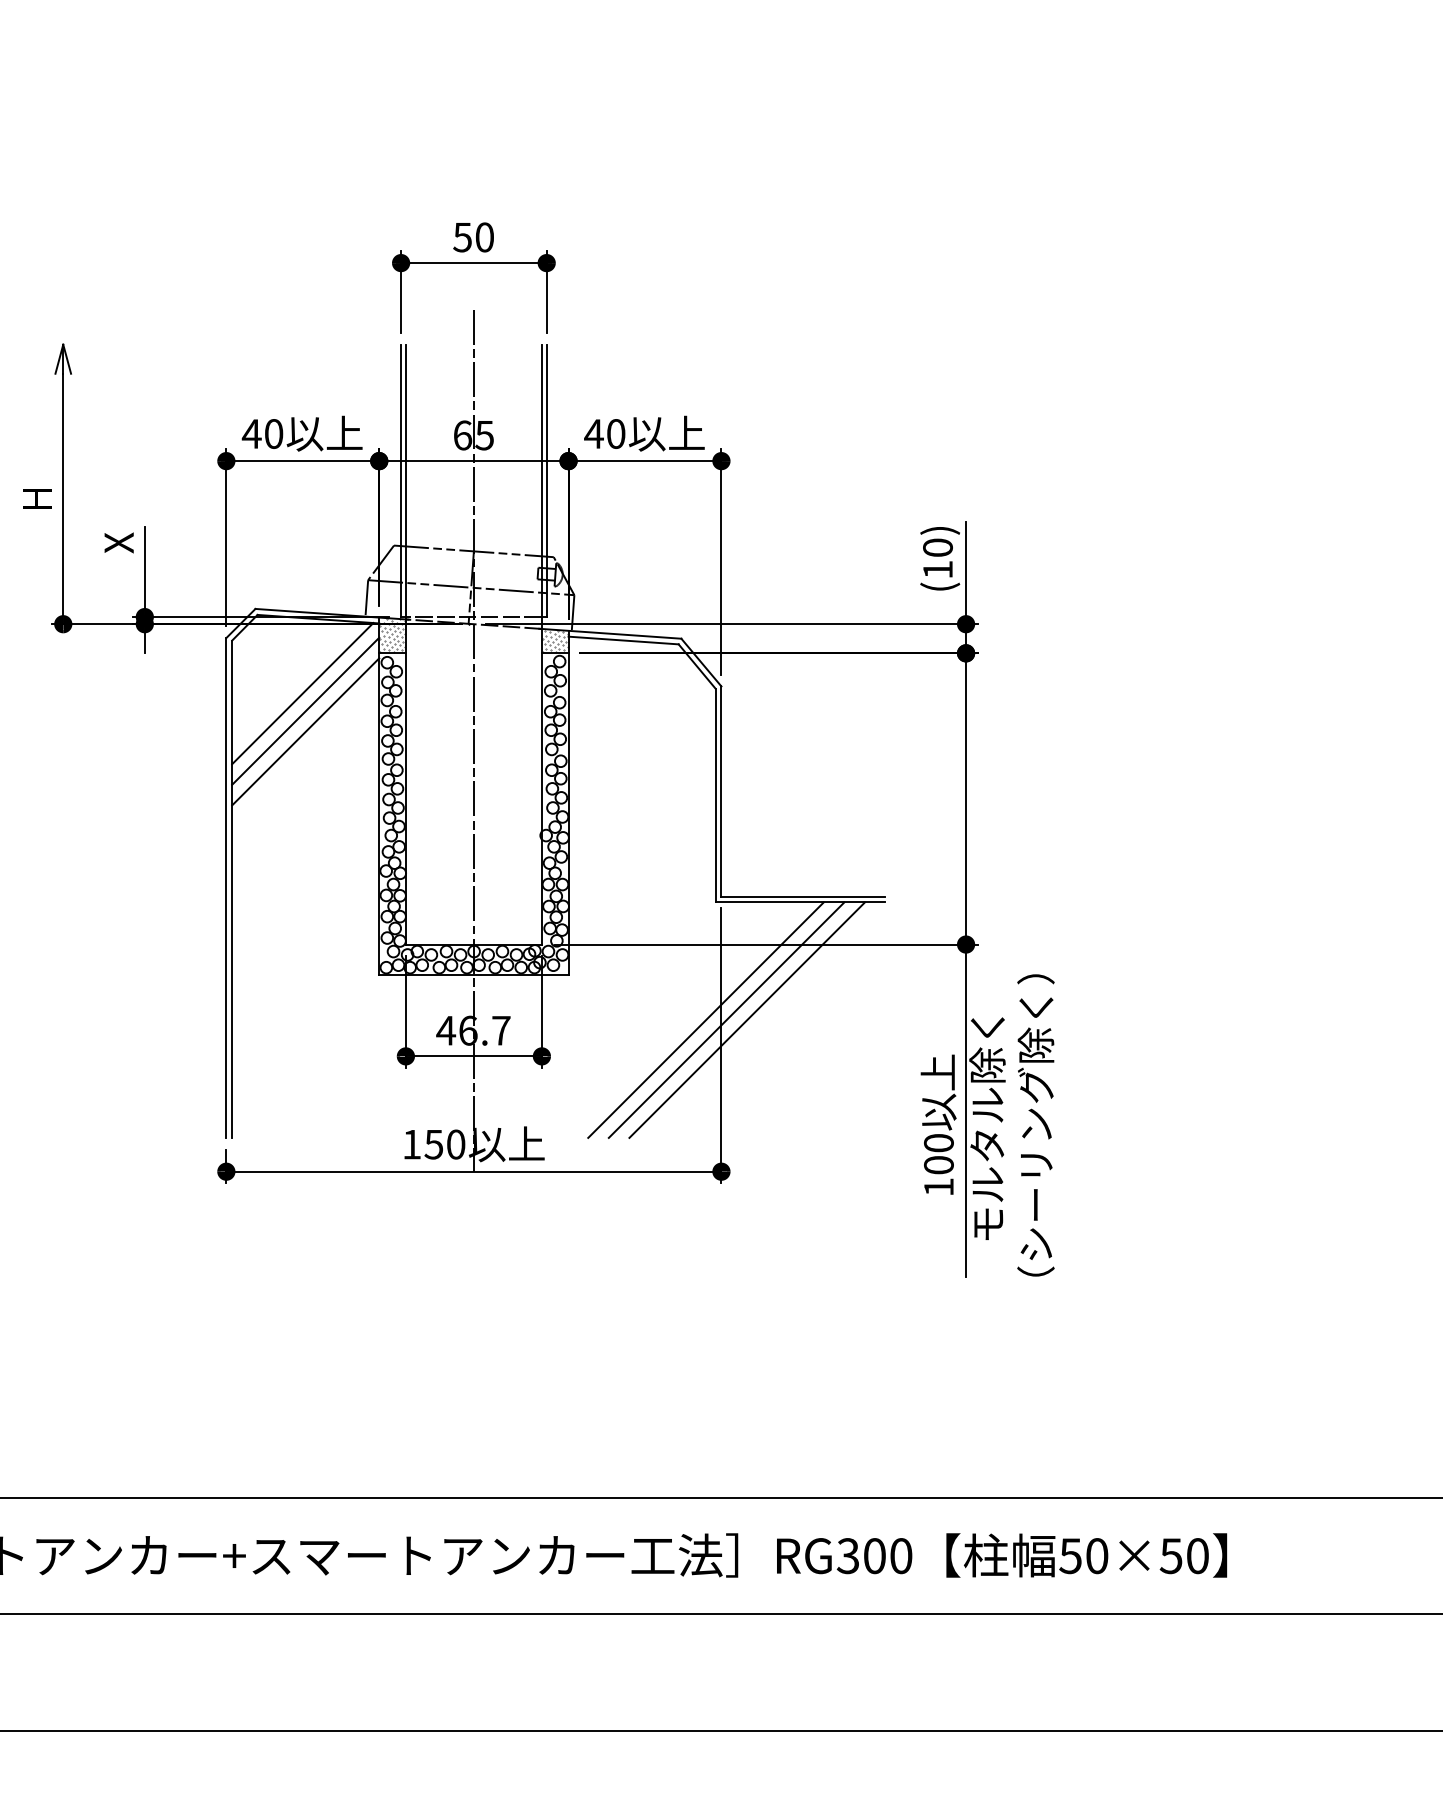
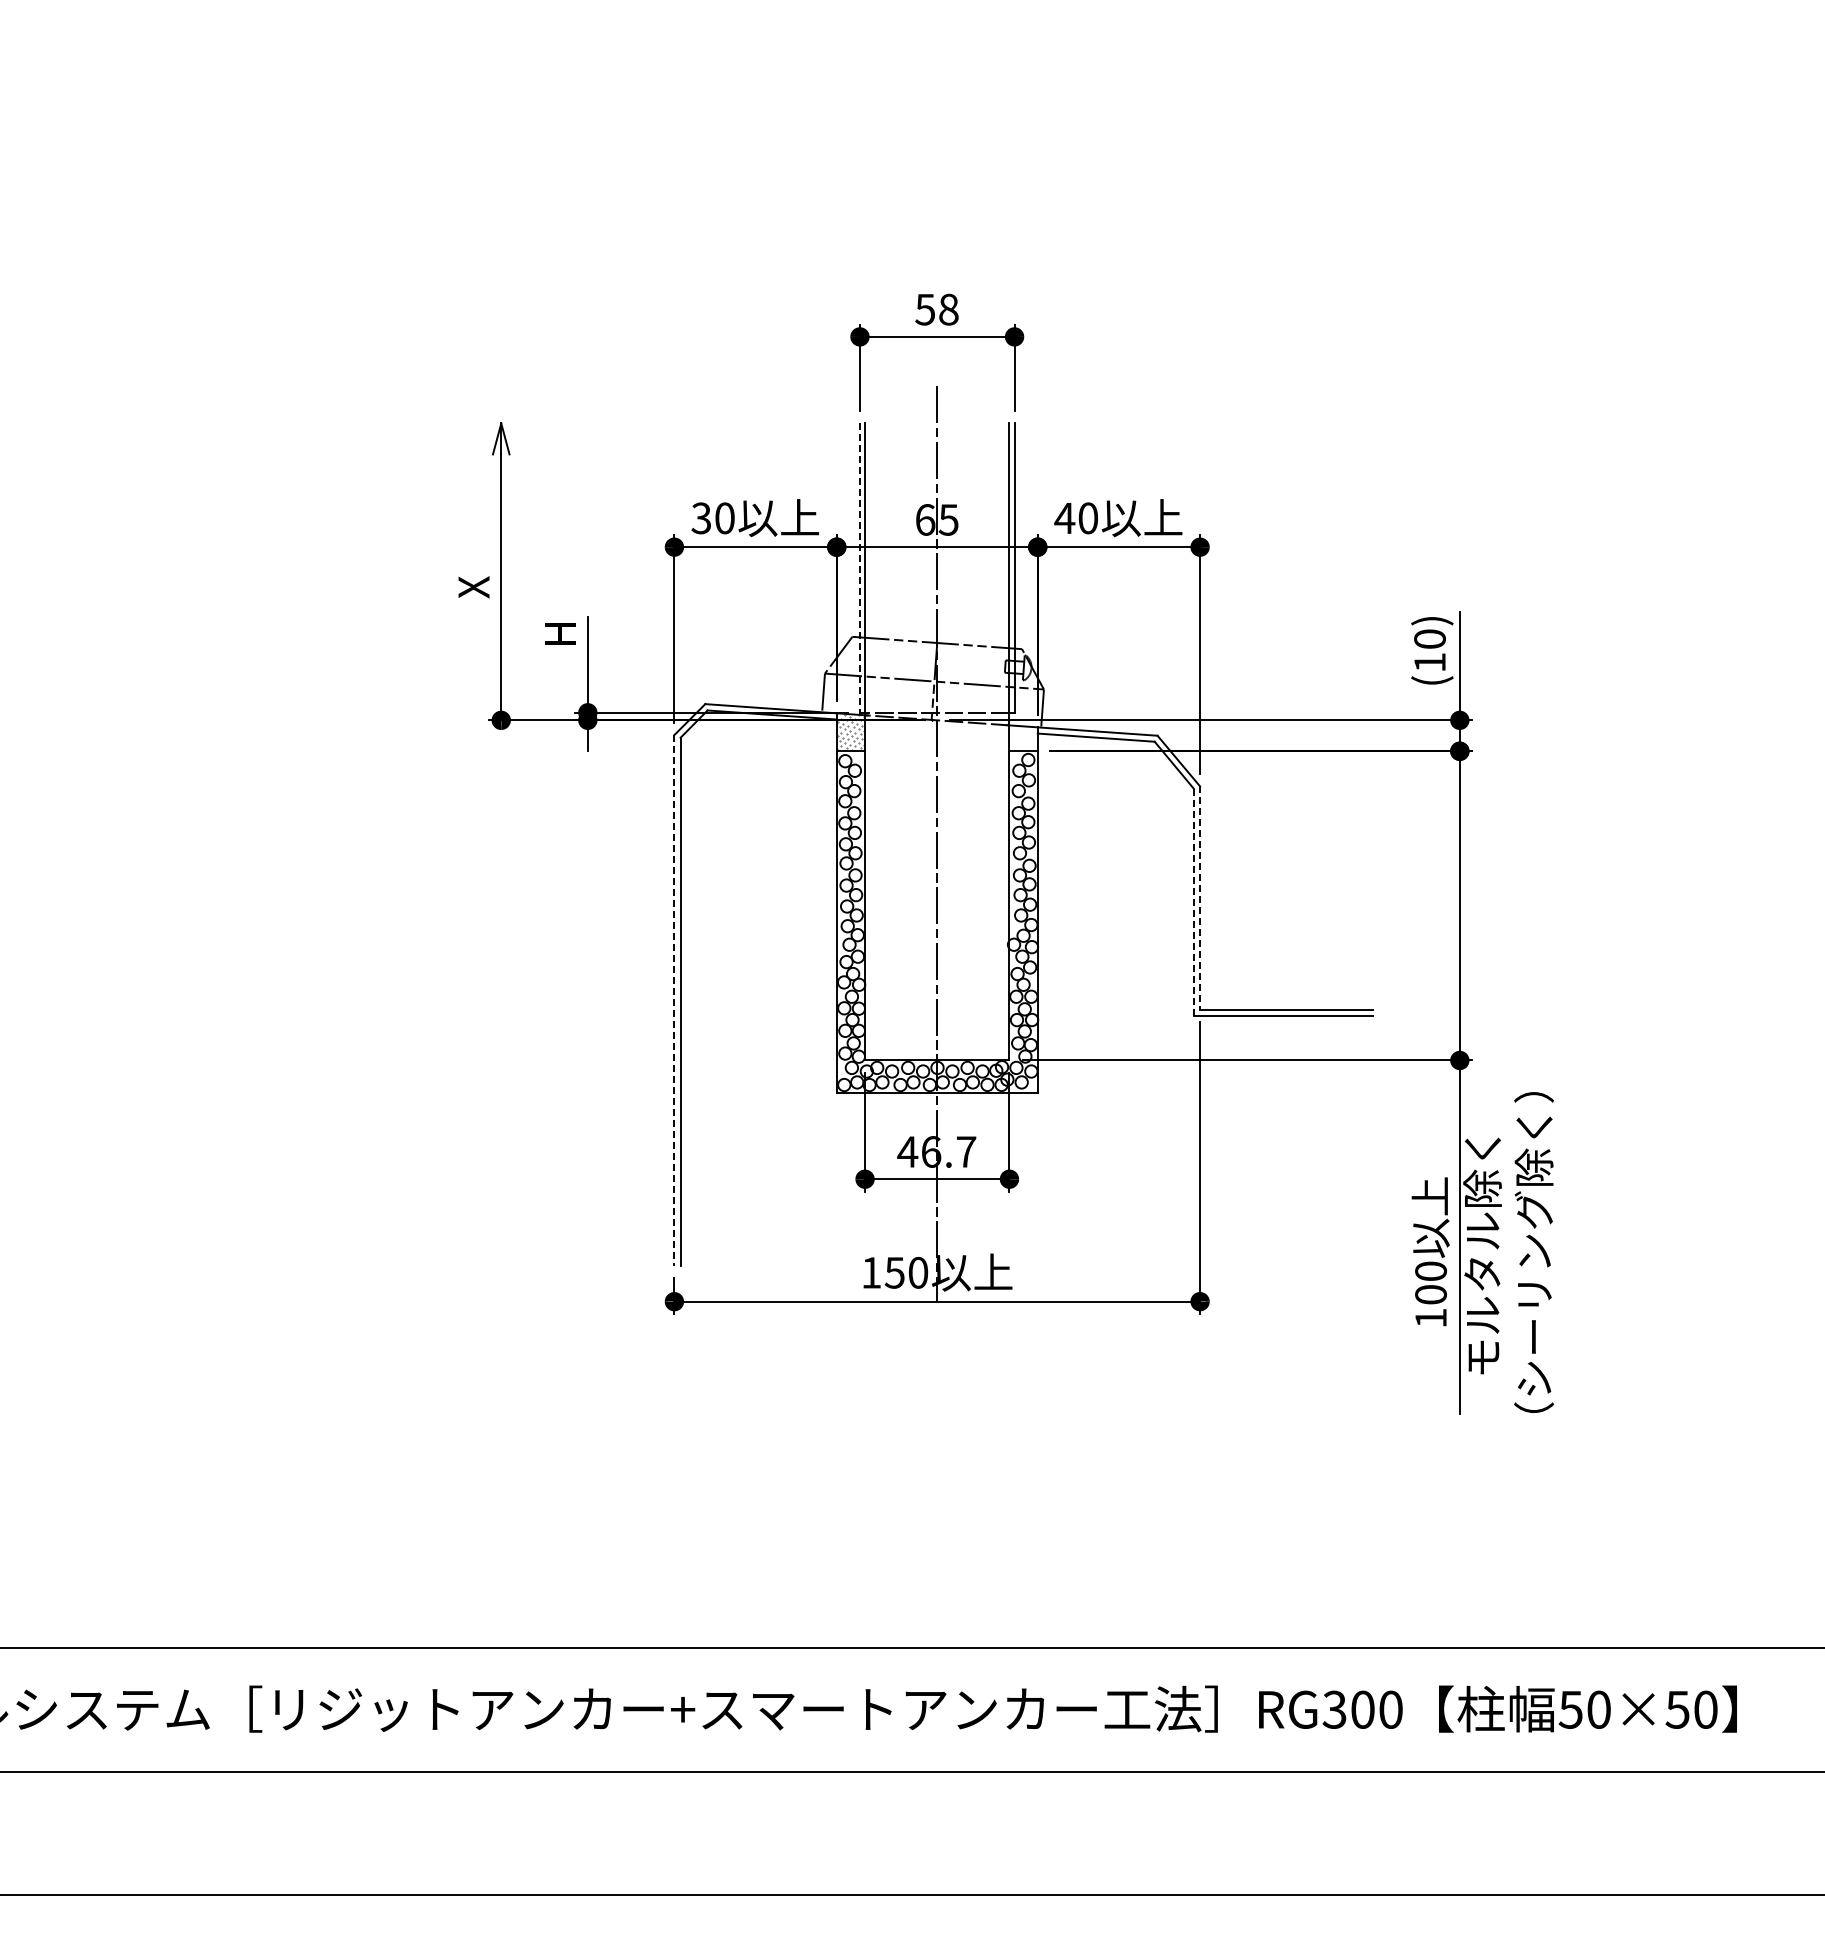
text: (484, 237) -> (948, 309), 50 -> 58
text: (251, 434) -> (701, 518), 40 -> 30
line: (400, 481) -> (859, 568), solid -> dashed
text: (37, 499) -> (473, 587), H -> X
text: (119, 543) -> (560, 634), X -> H
hatch: (555, 641) -> (1023, 738), removed
line: (302, 694) -> (755, 794), removed
line: (305, 711) -> (758, 812), removed
line: (305, 731) -> (758, 834), removed
line: (721, 791) -> (1200, 897), solid -> dashed
line: (715, 795) -> (1193, 902), solid -> dashed
line: (226, 888) -> (674, 1000), solid -> dashed
line: (705, 1019) -> (1183, 1140), removed
line: (726, 1019) -> (1205, 1140), removed
line: (747, 1019) -> (1227, 1140), removed

